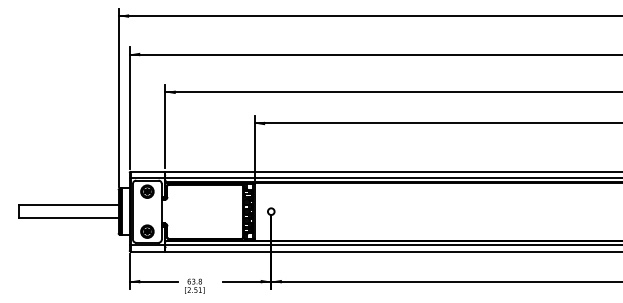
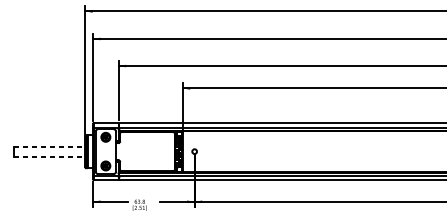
line: (68, 204) -> (49, 146), solid -> dashed
line: (68, 218) -> (49, 156), solid -> dashed

